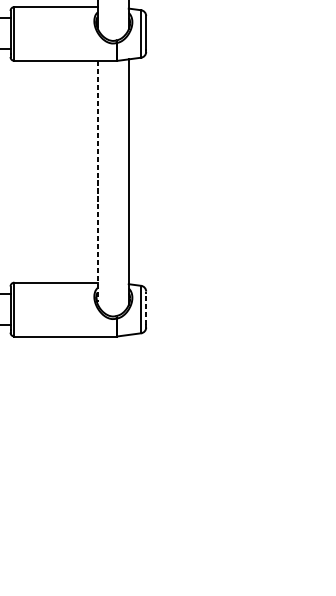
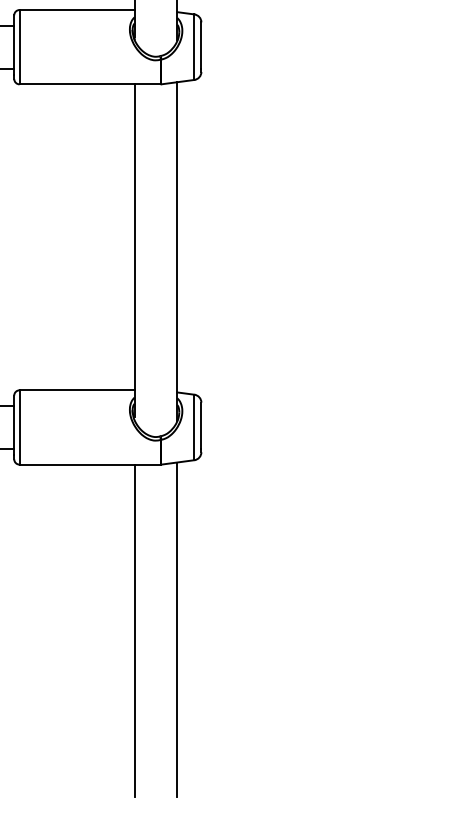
line: (97, 182) -> (134, 251), dashed -> solid
line: (146, 308) -> (201, 425), dashed -> solid
line: (128, 455) -> (177, 629), added
line: (97, 456) -> (134, 630), added

